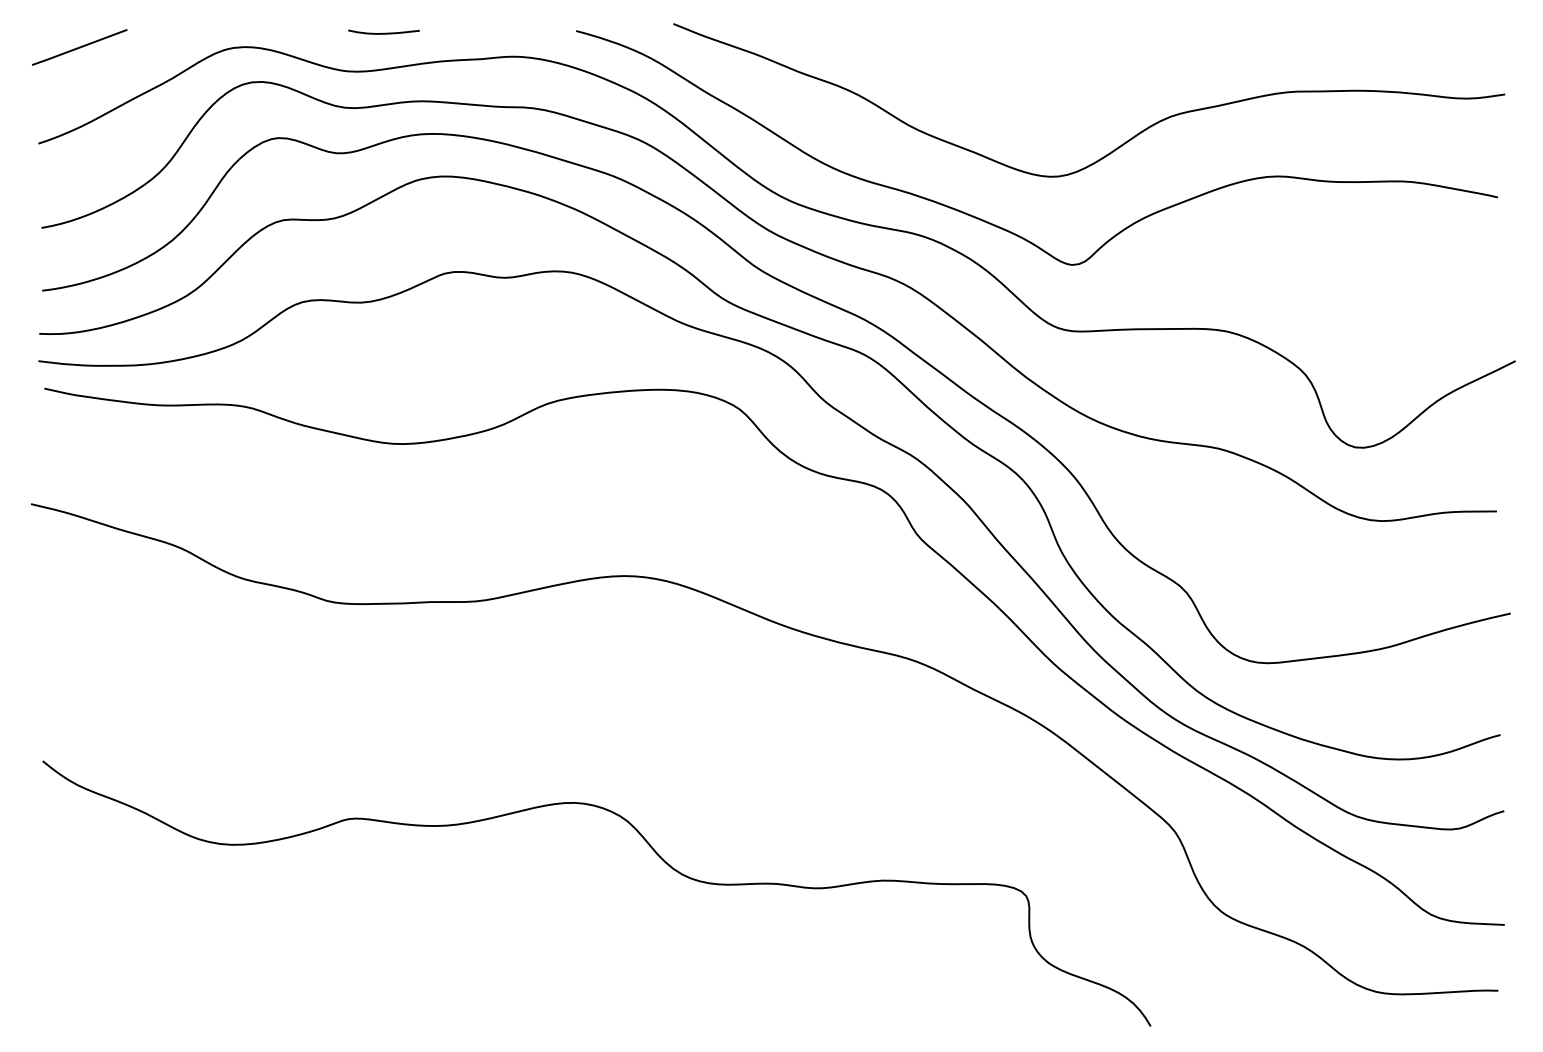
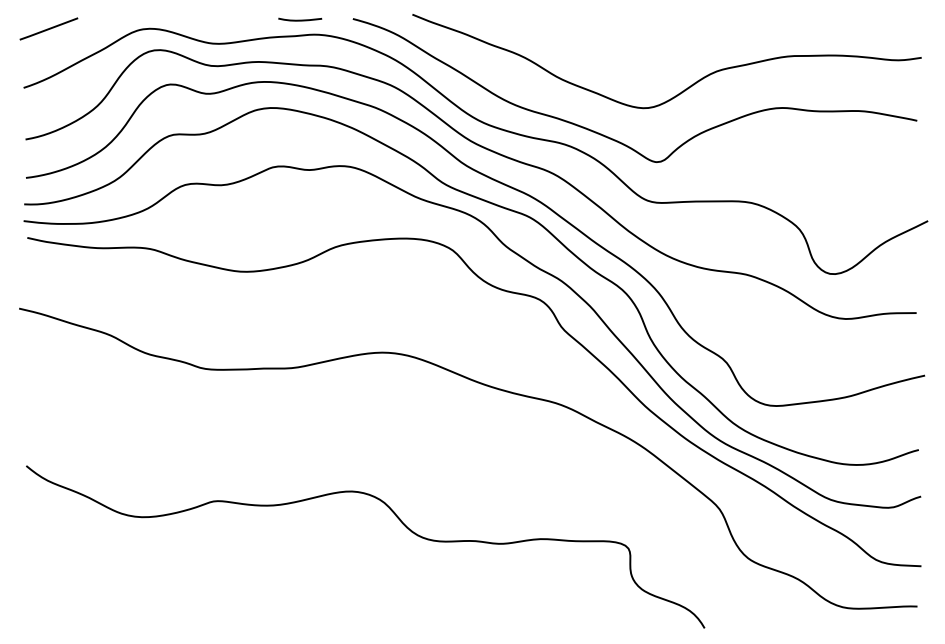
curve: (384, 31) -> (300, 19), moved

